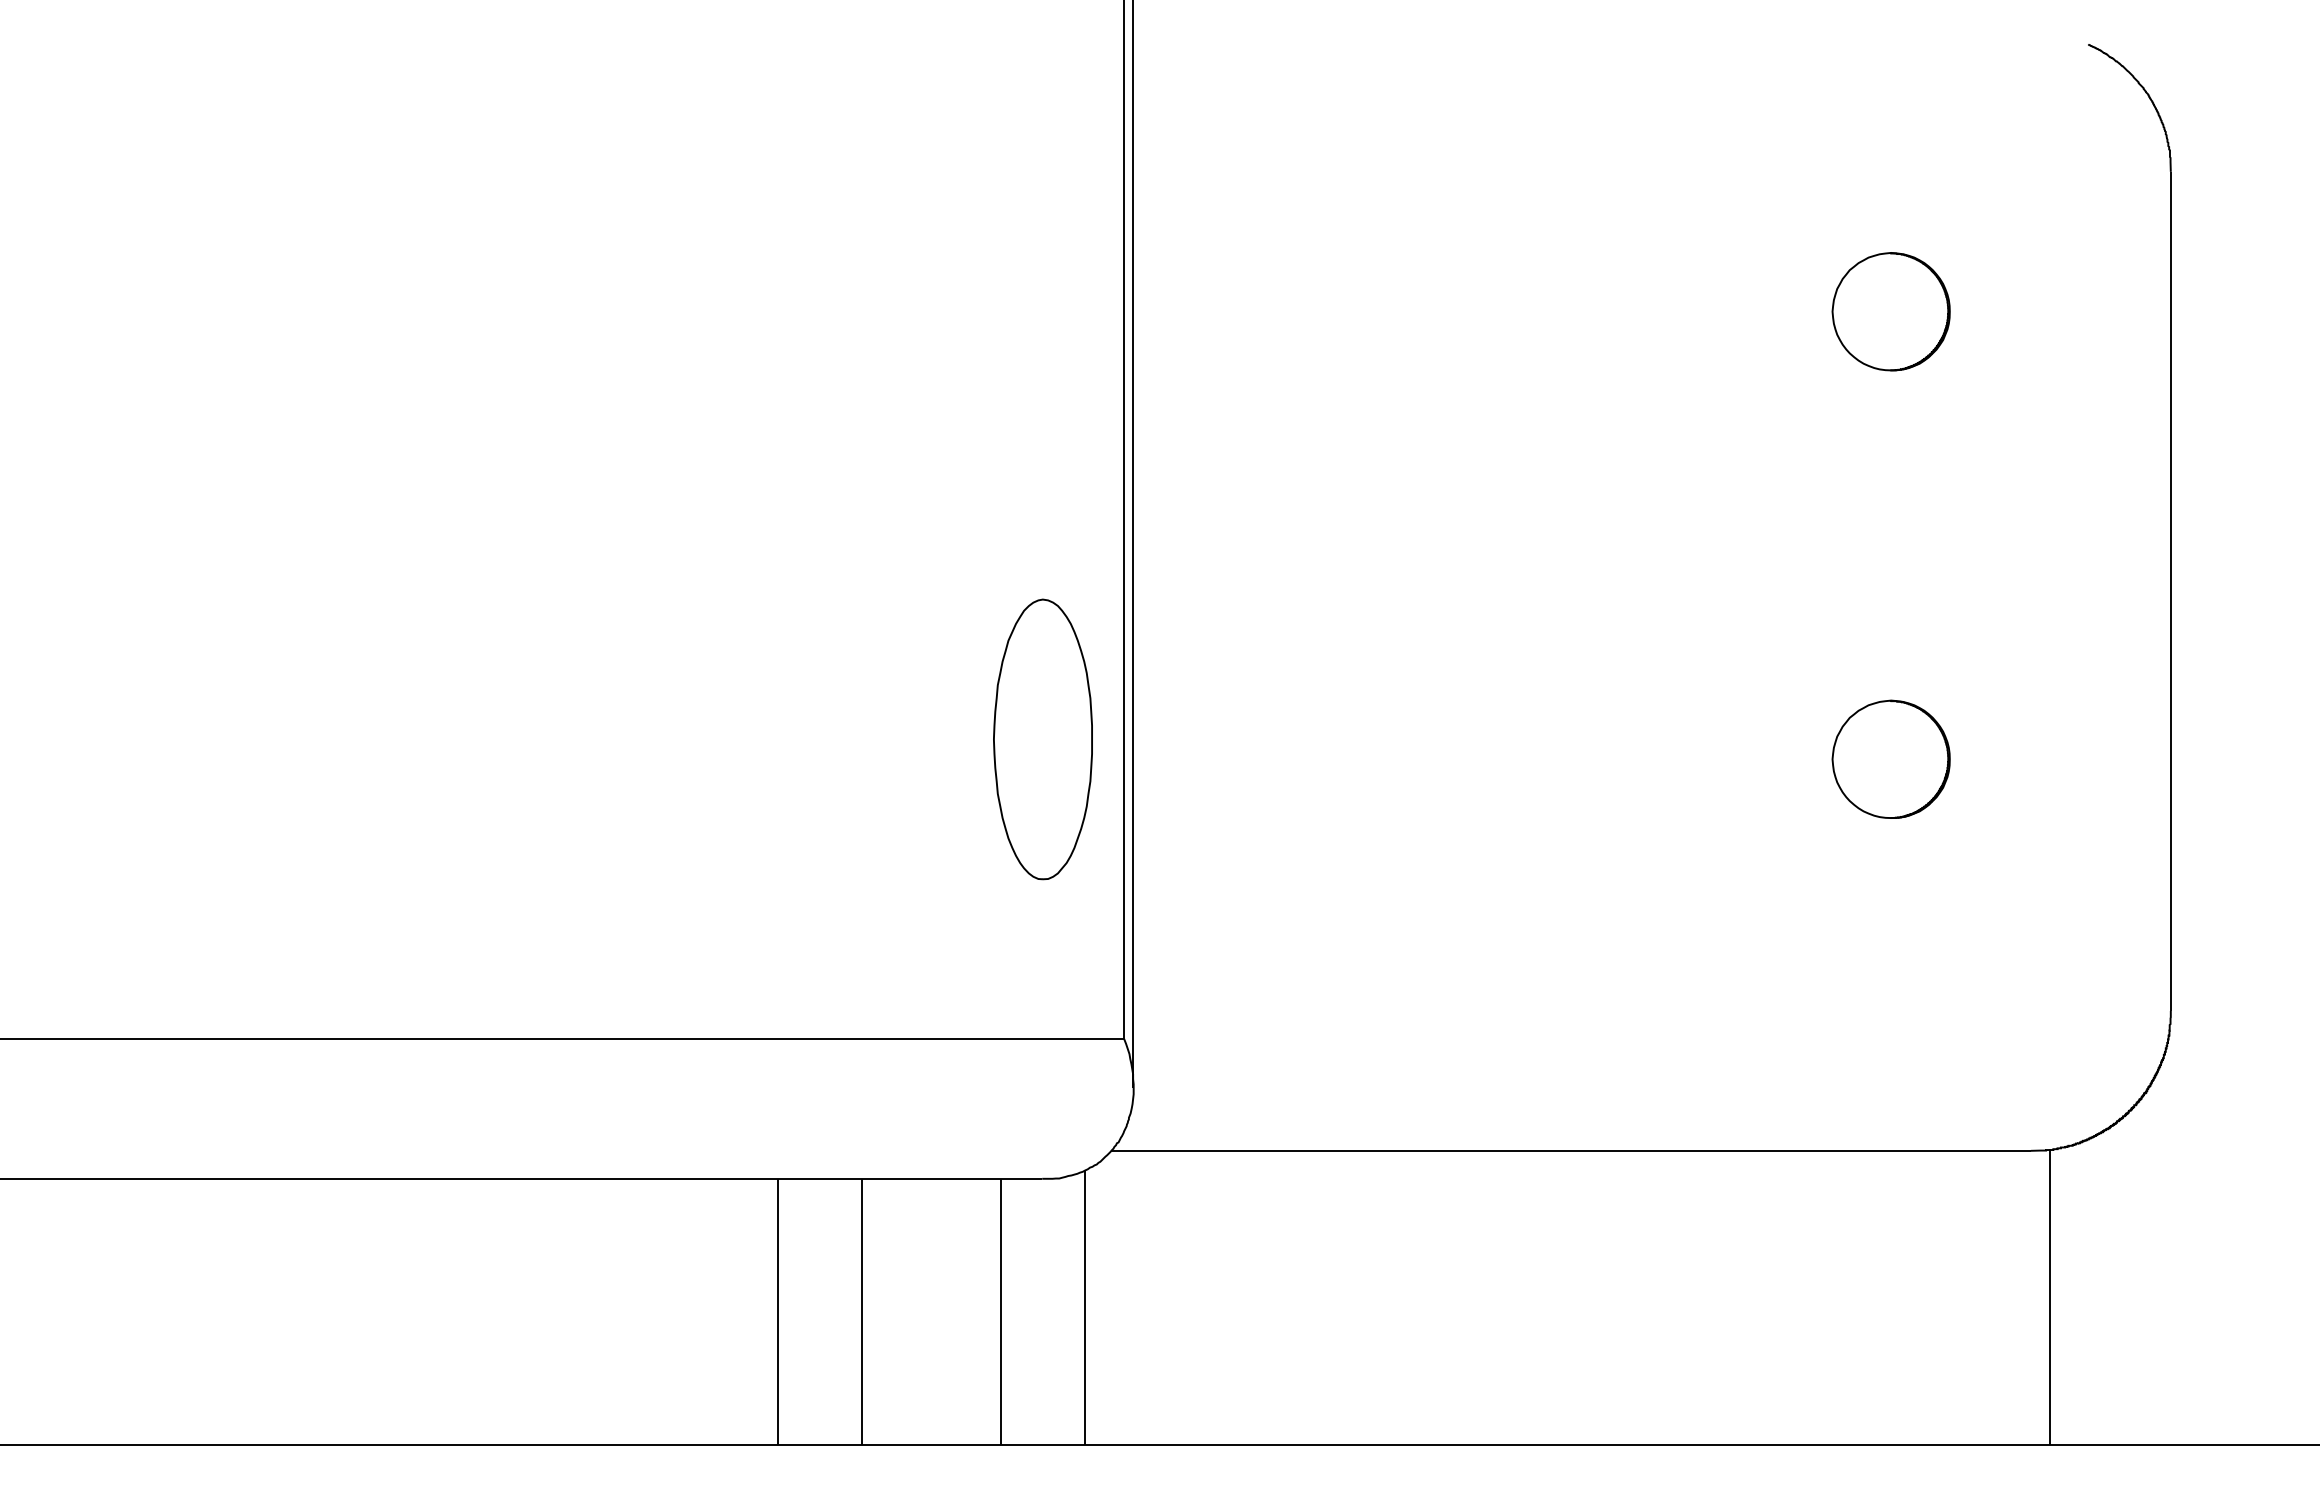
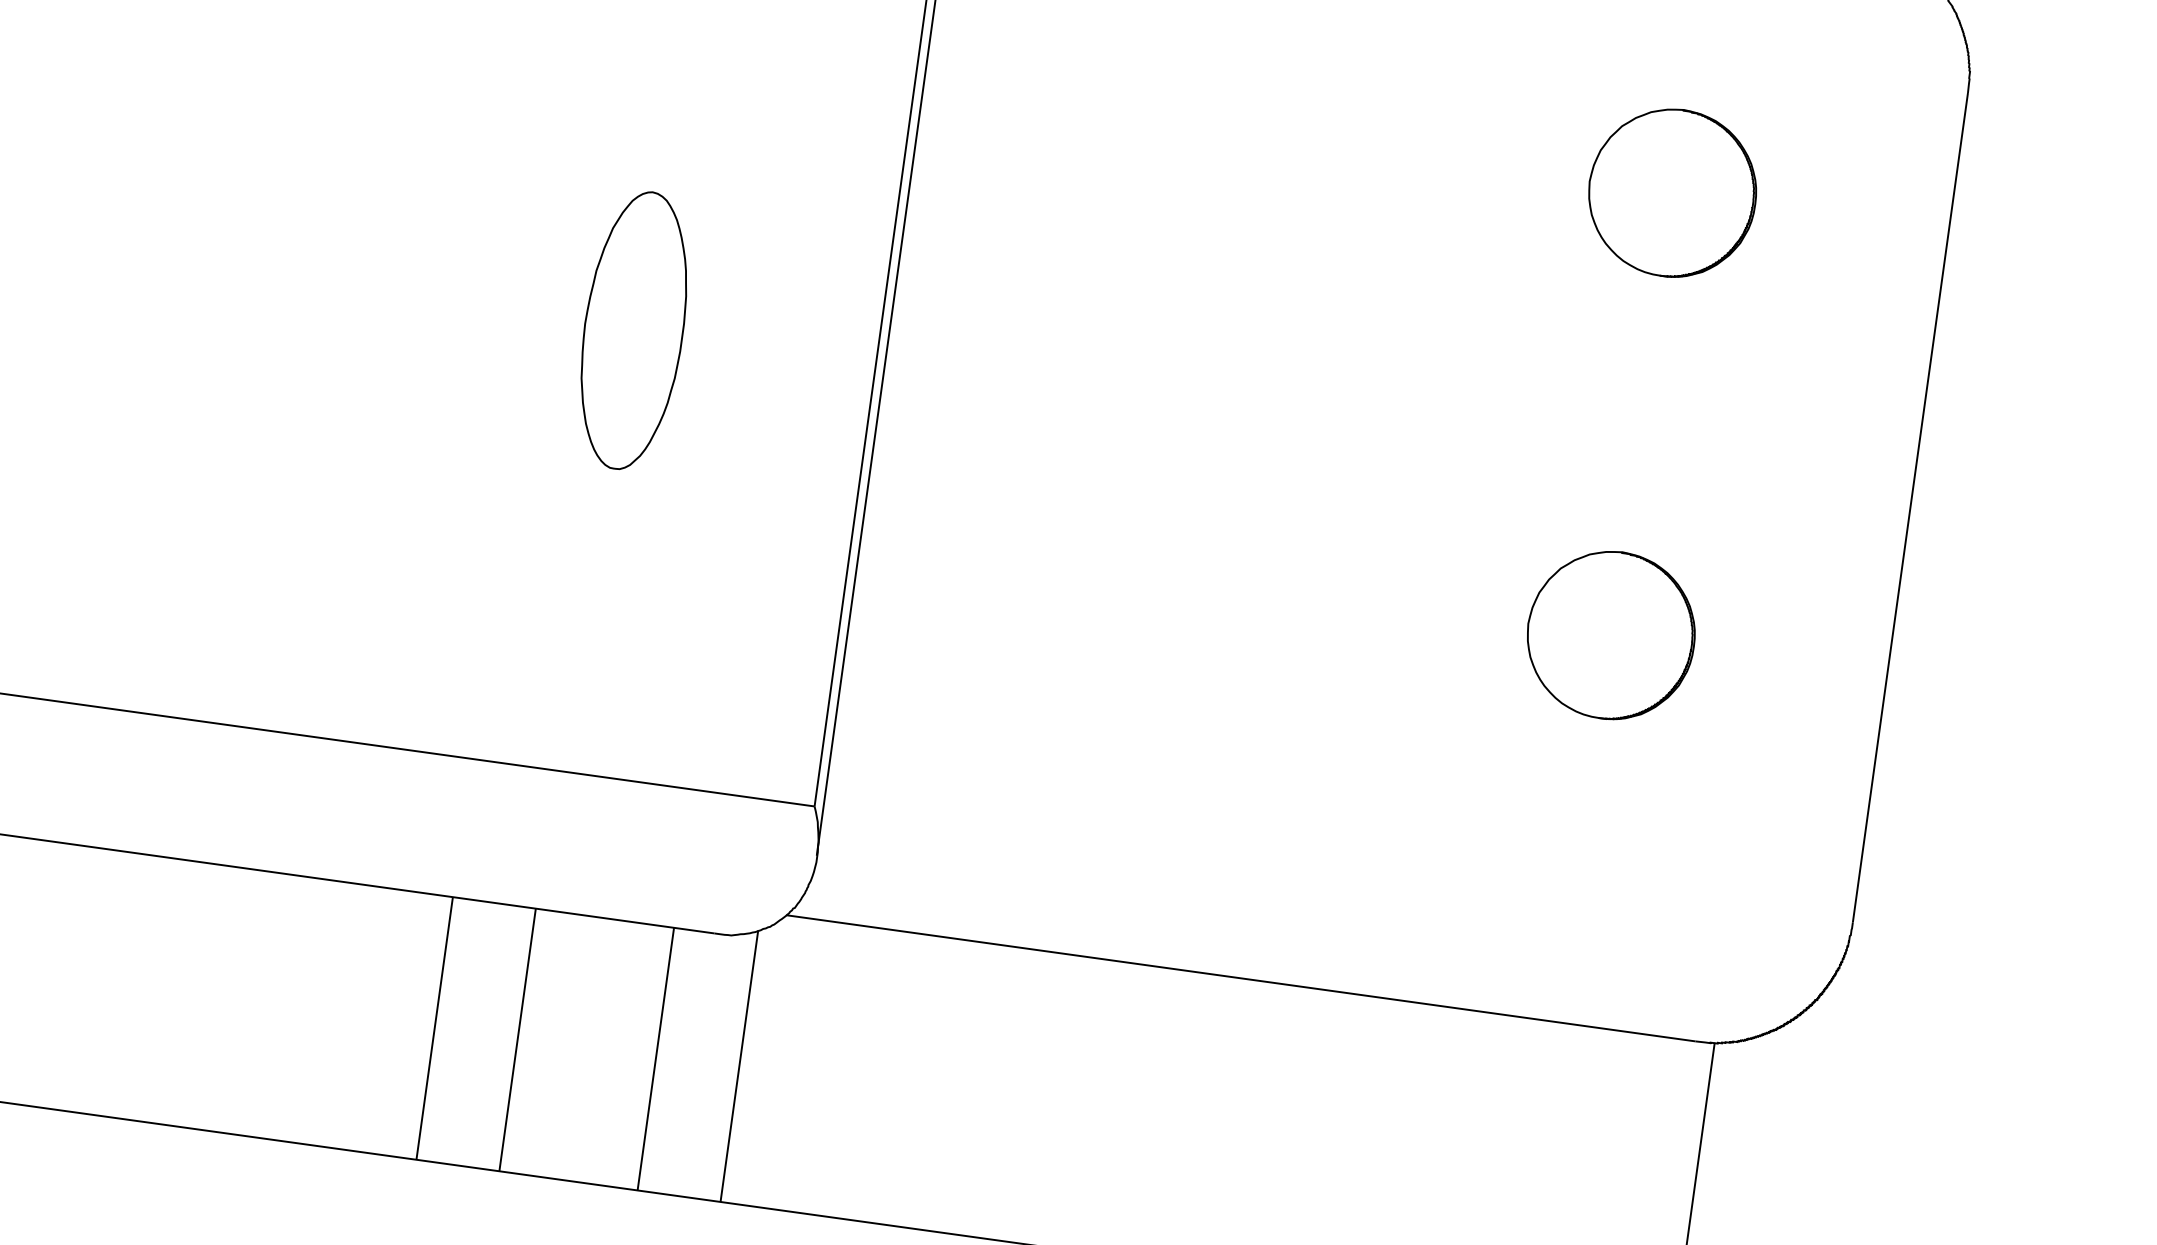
part: (1890, 311) -> (1671, 192), size x1.43
part: (1042, 739) -> (633, 330), moved
part: (1890, 759) -> (1610, 635), size x1.43

